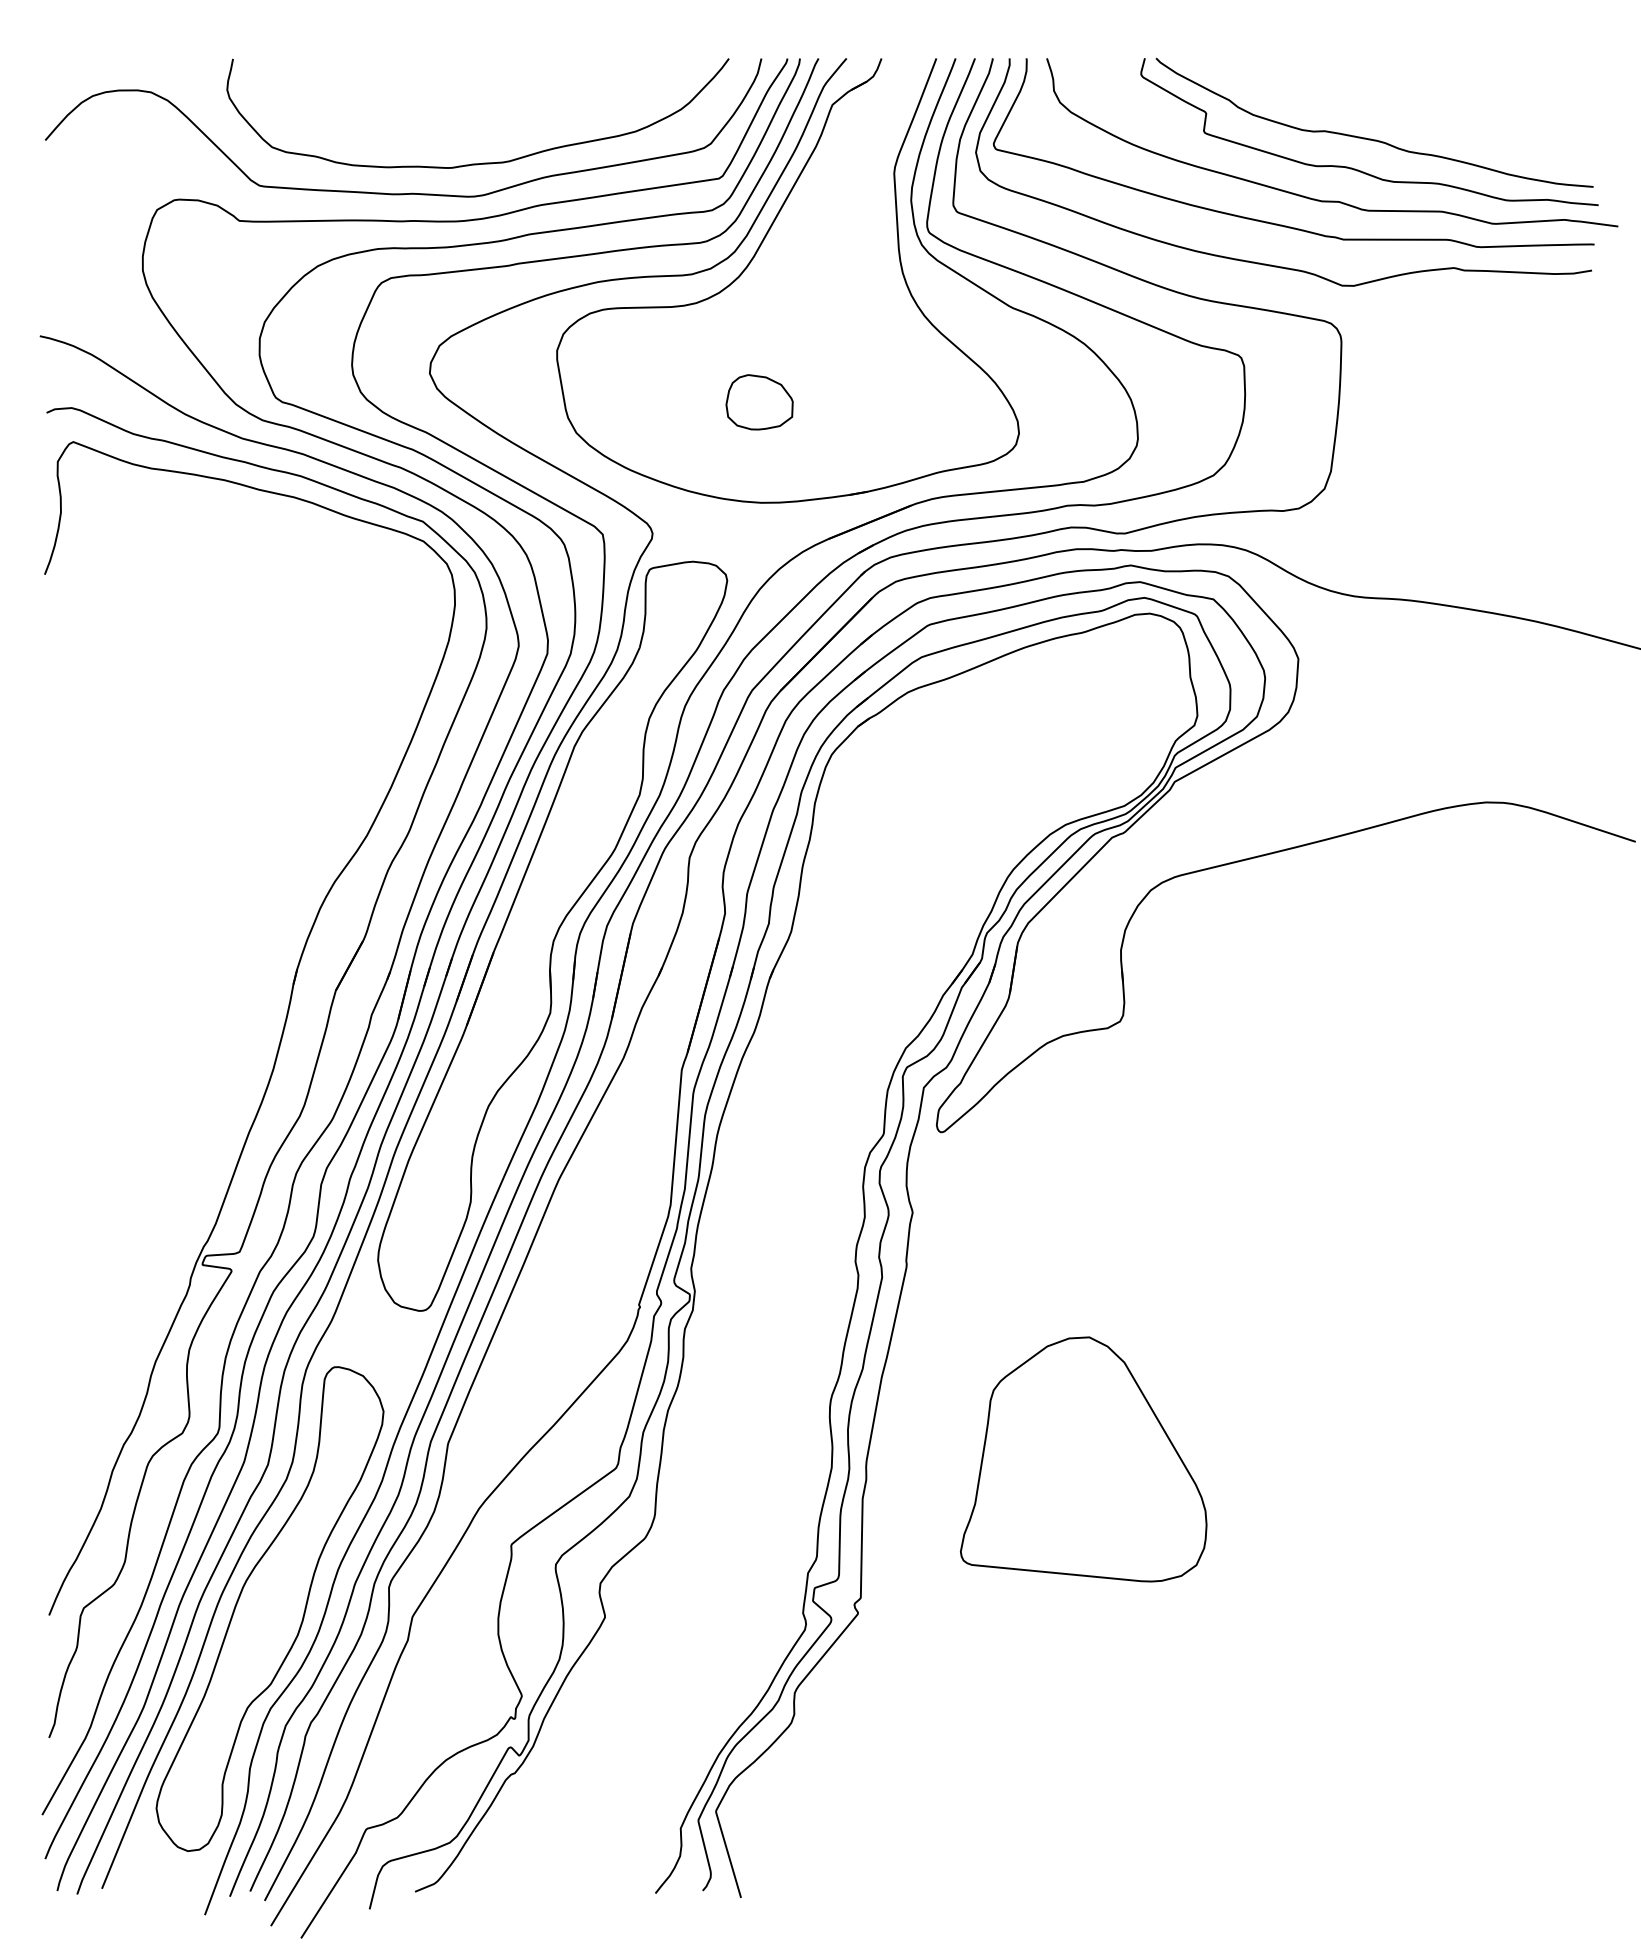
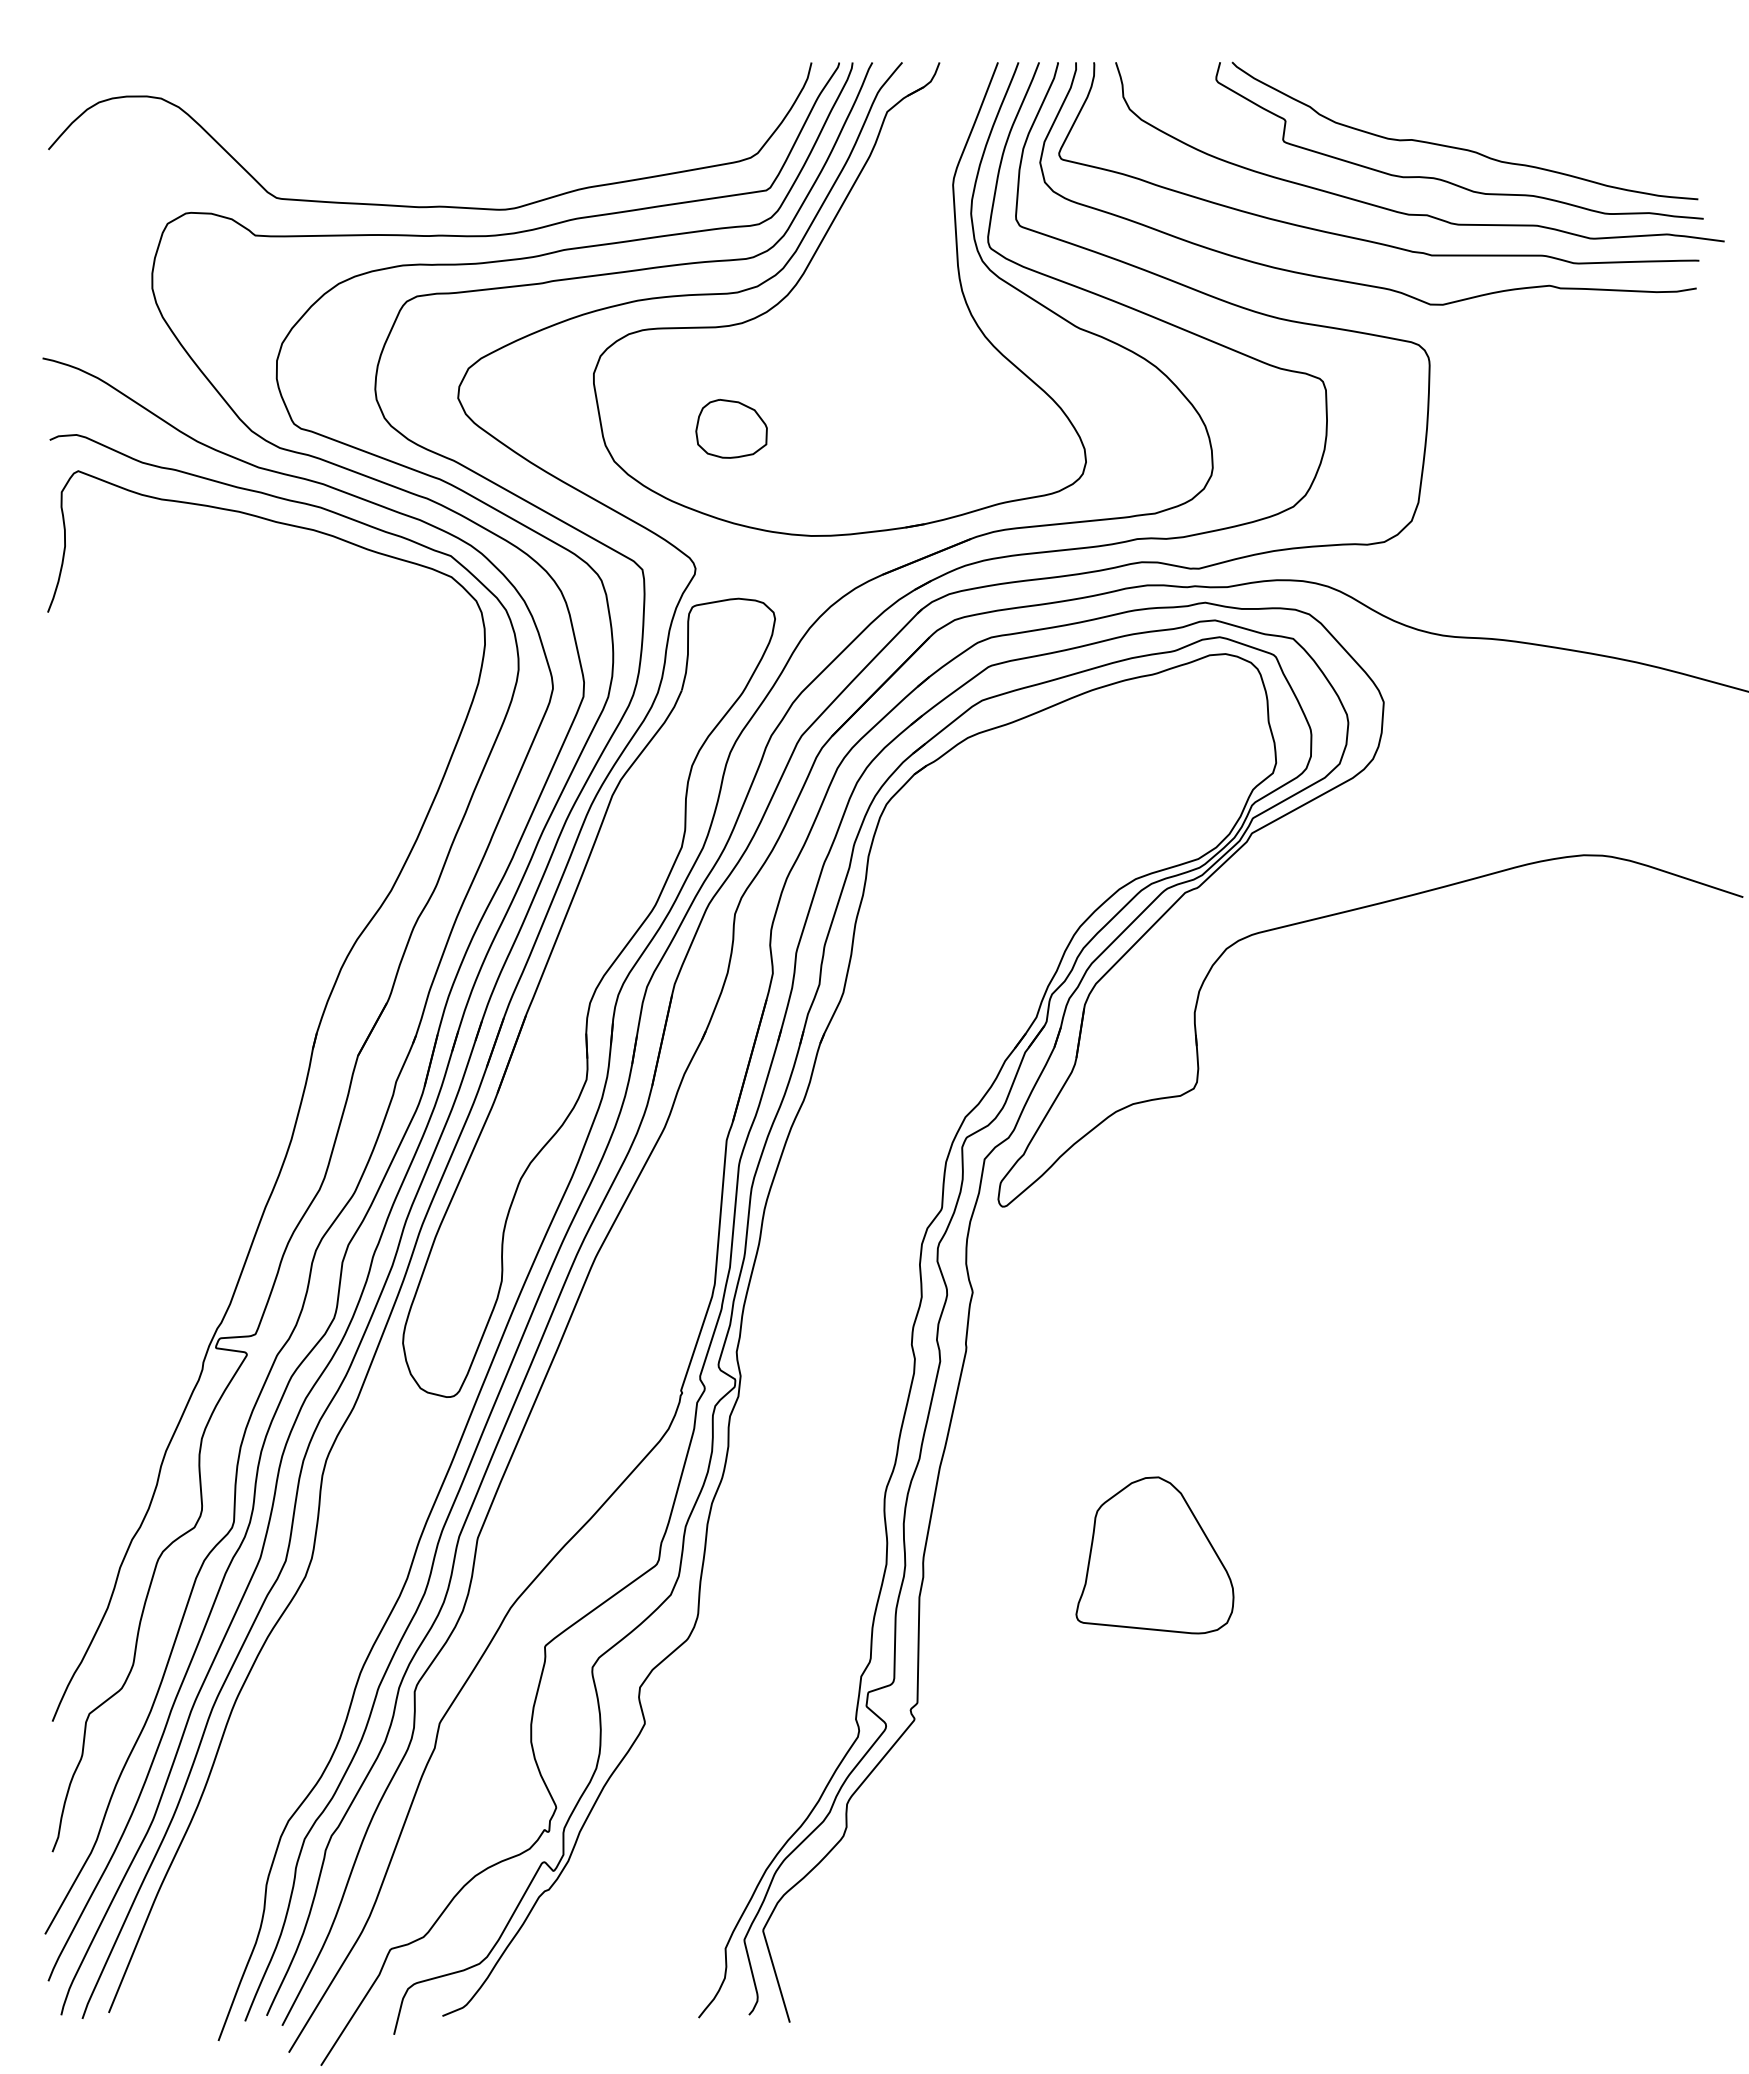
curve: (481, 162) -> (513, 173), removed
part: (759, 401) -> (731, 428), moved
part: (1083, 1459) -> (1154, 1555), size x0.6
part: (269, 1608) -> (287, 1714), removed

